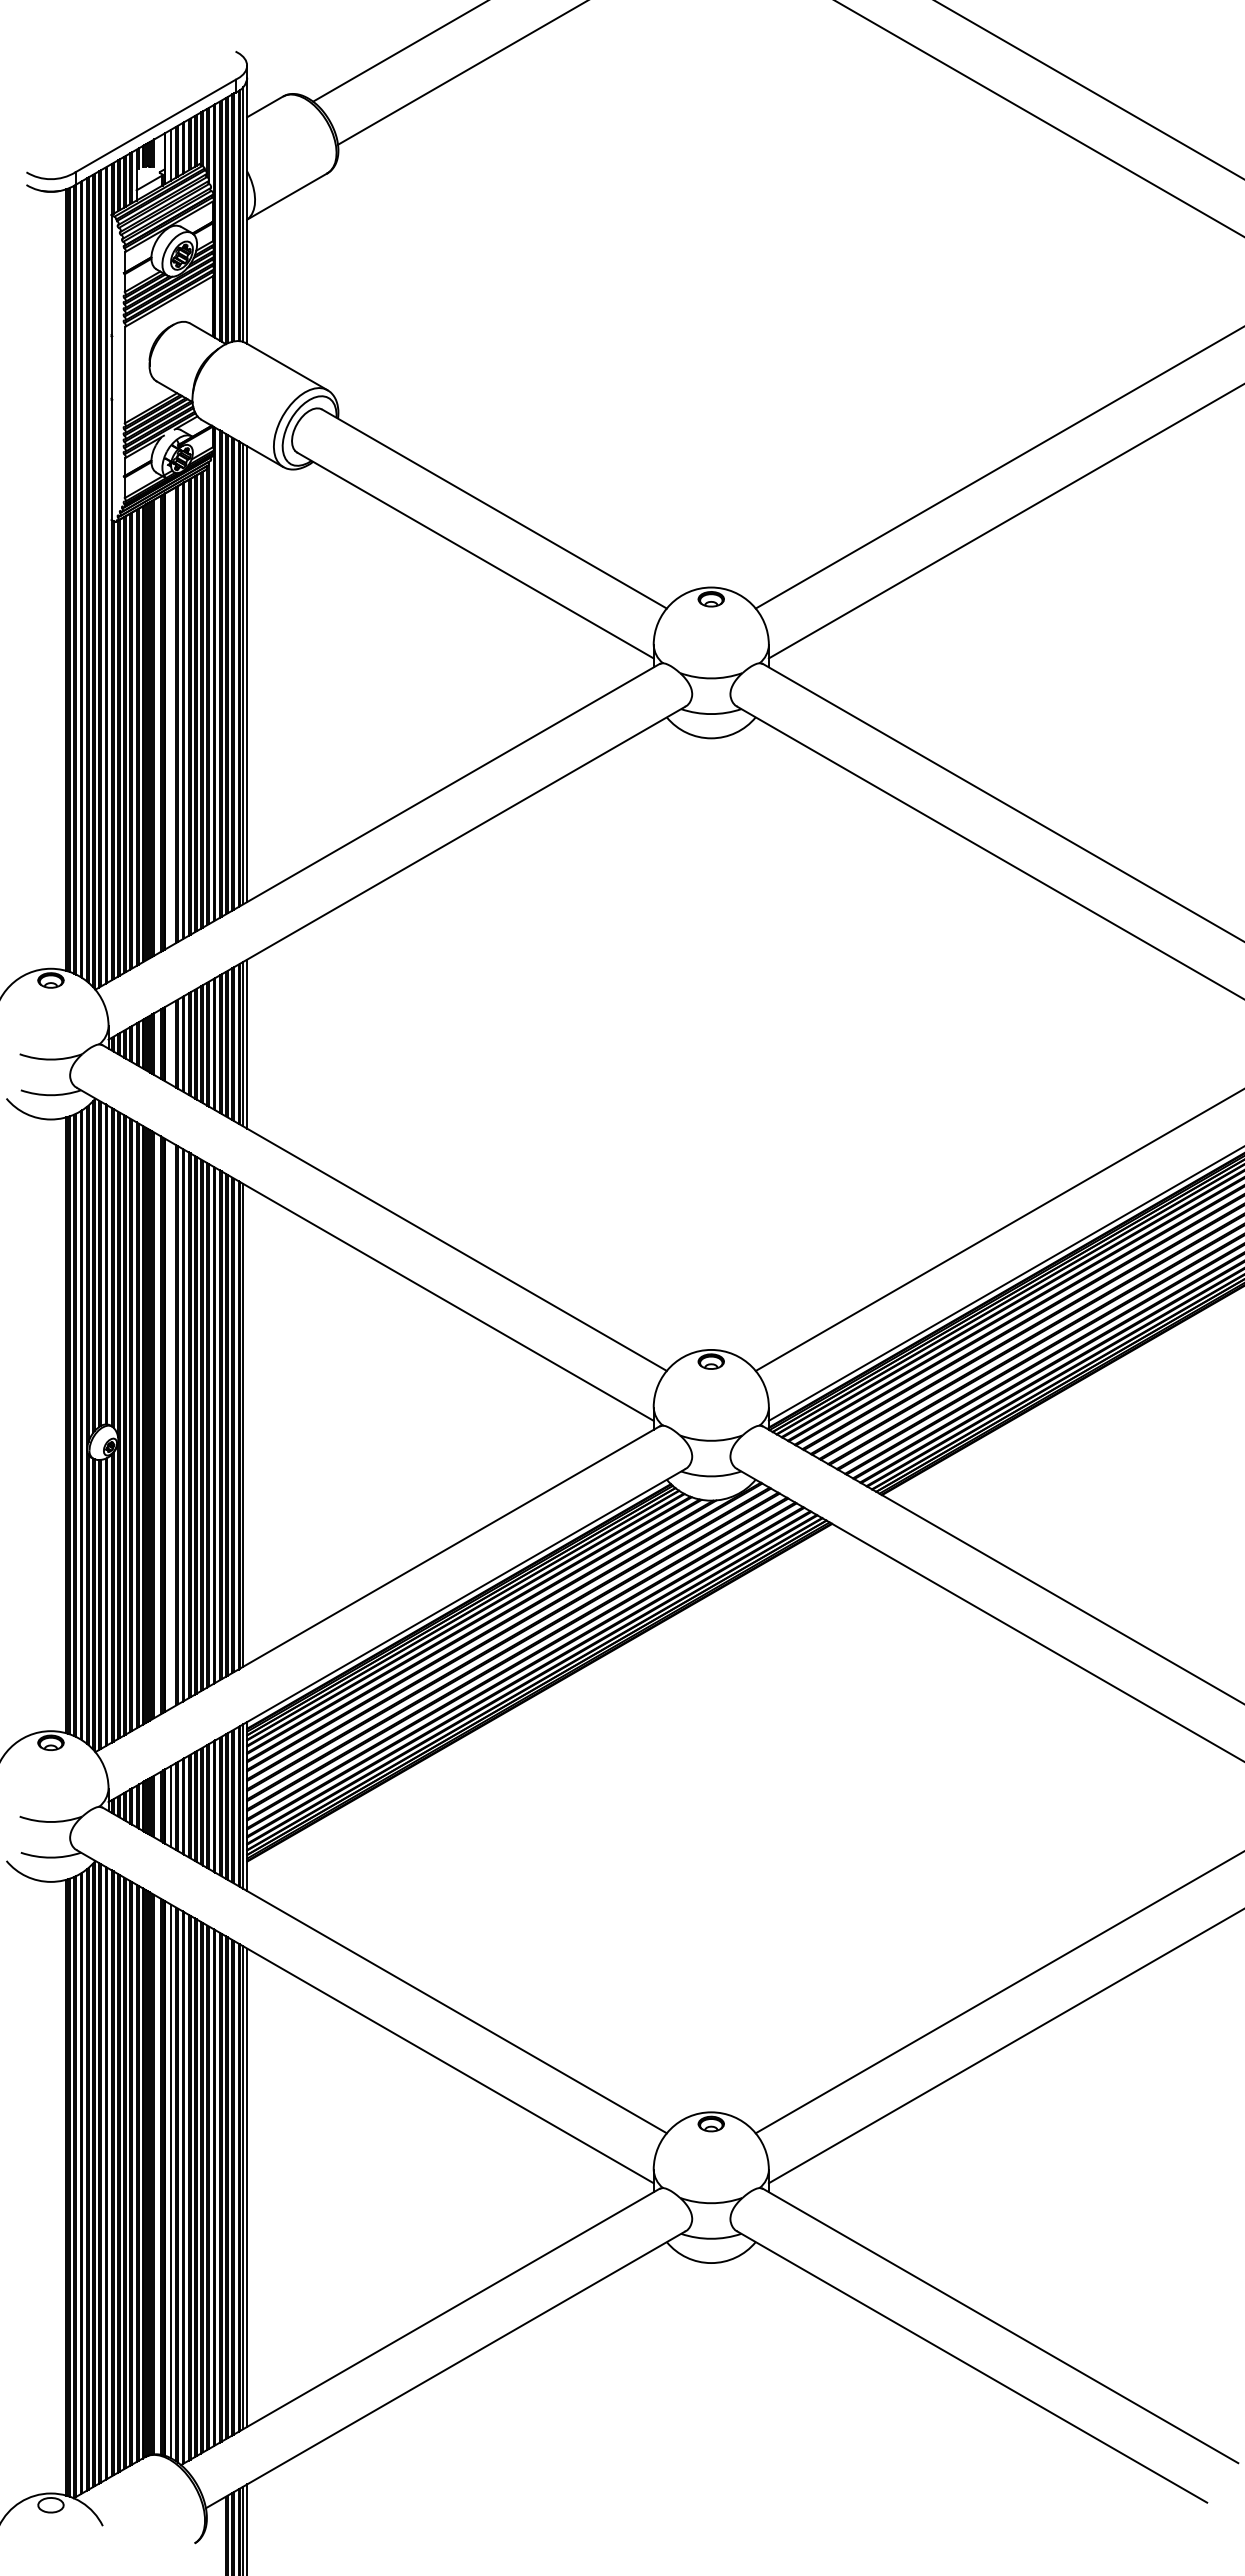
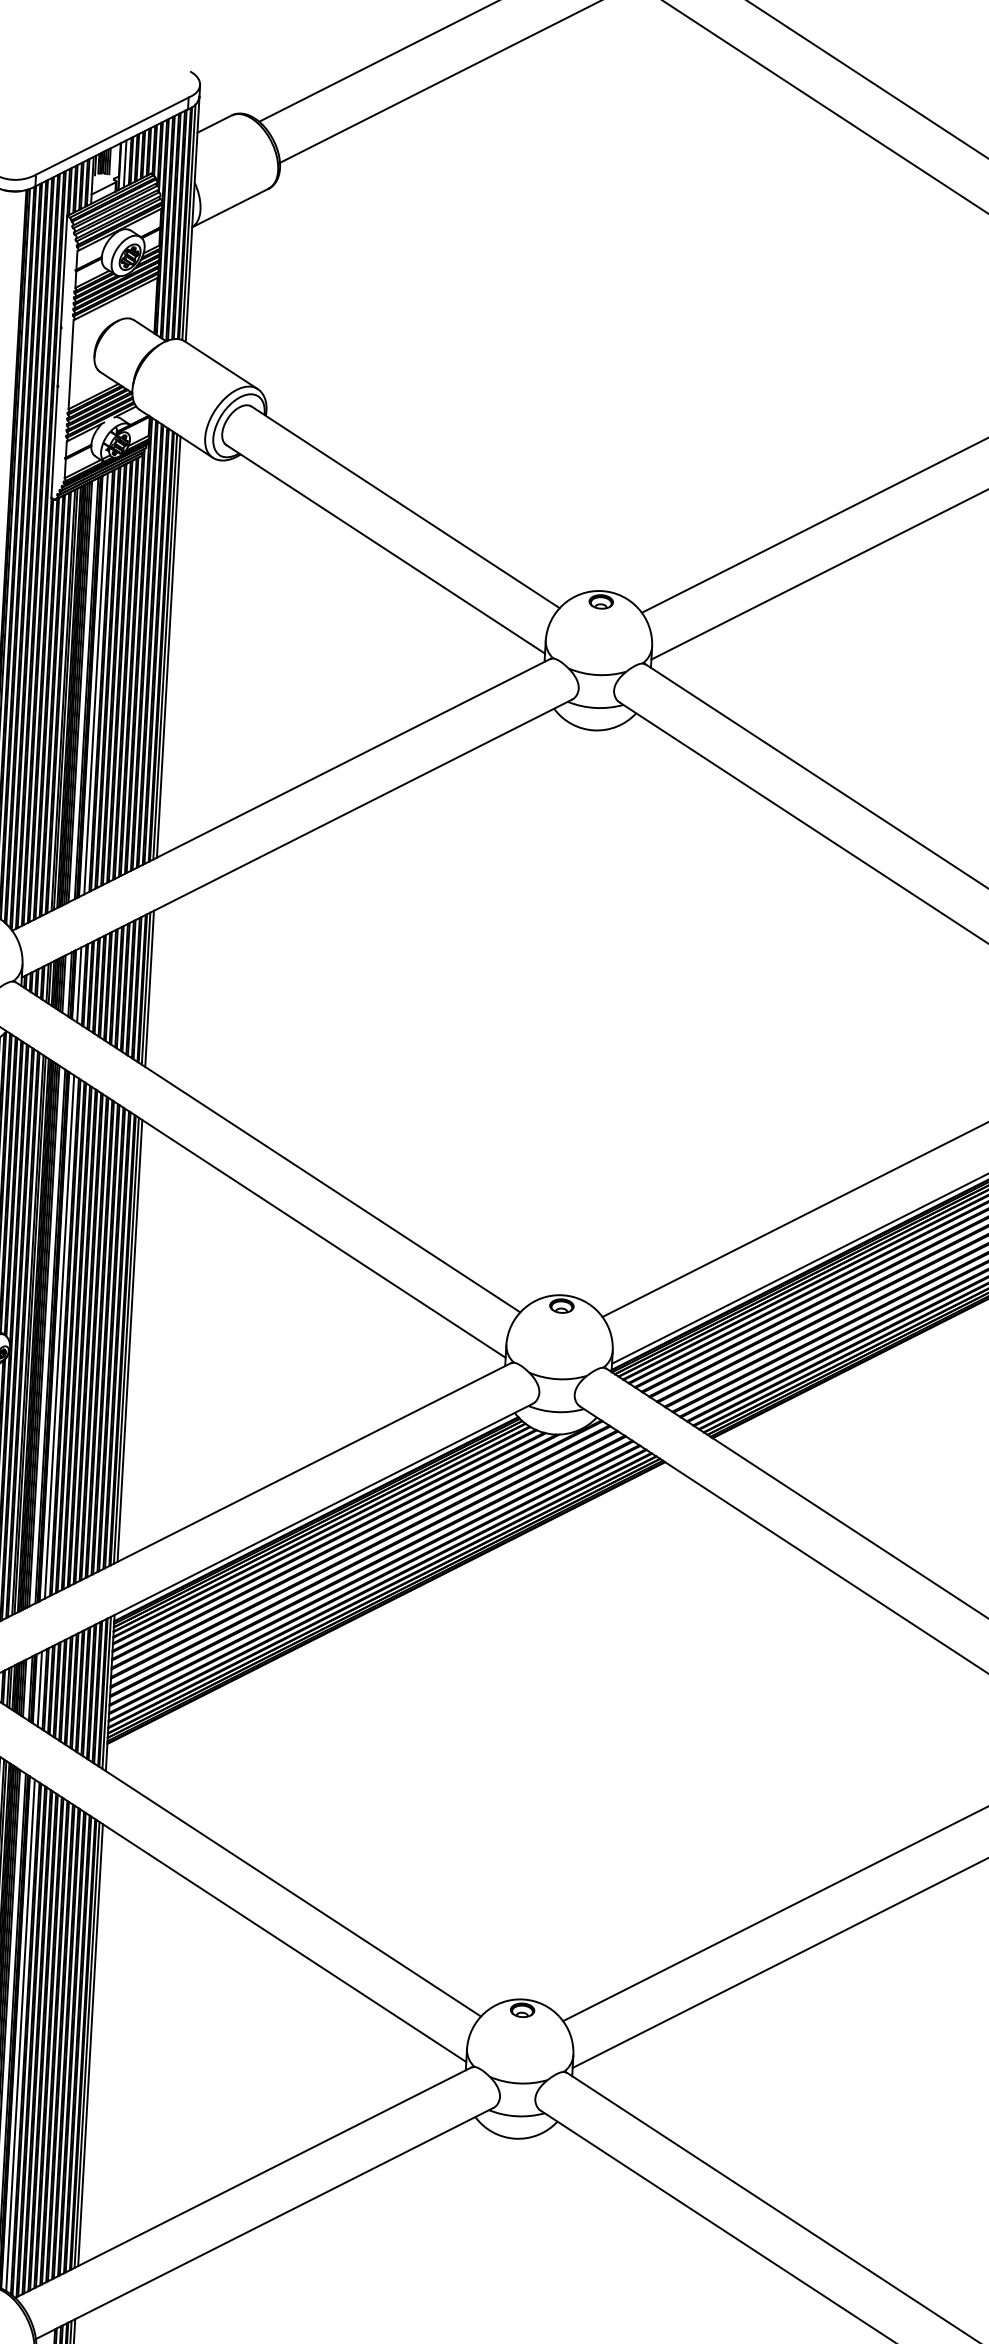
line: (170, 718) -> (95, 684), added
line: (170, 1043) -> (78, 984), added
line: (170, 1425) -> (59, 1337), added
line: (247, 1425) -> (130, 1341), added

